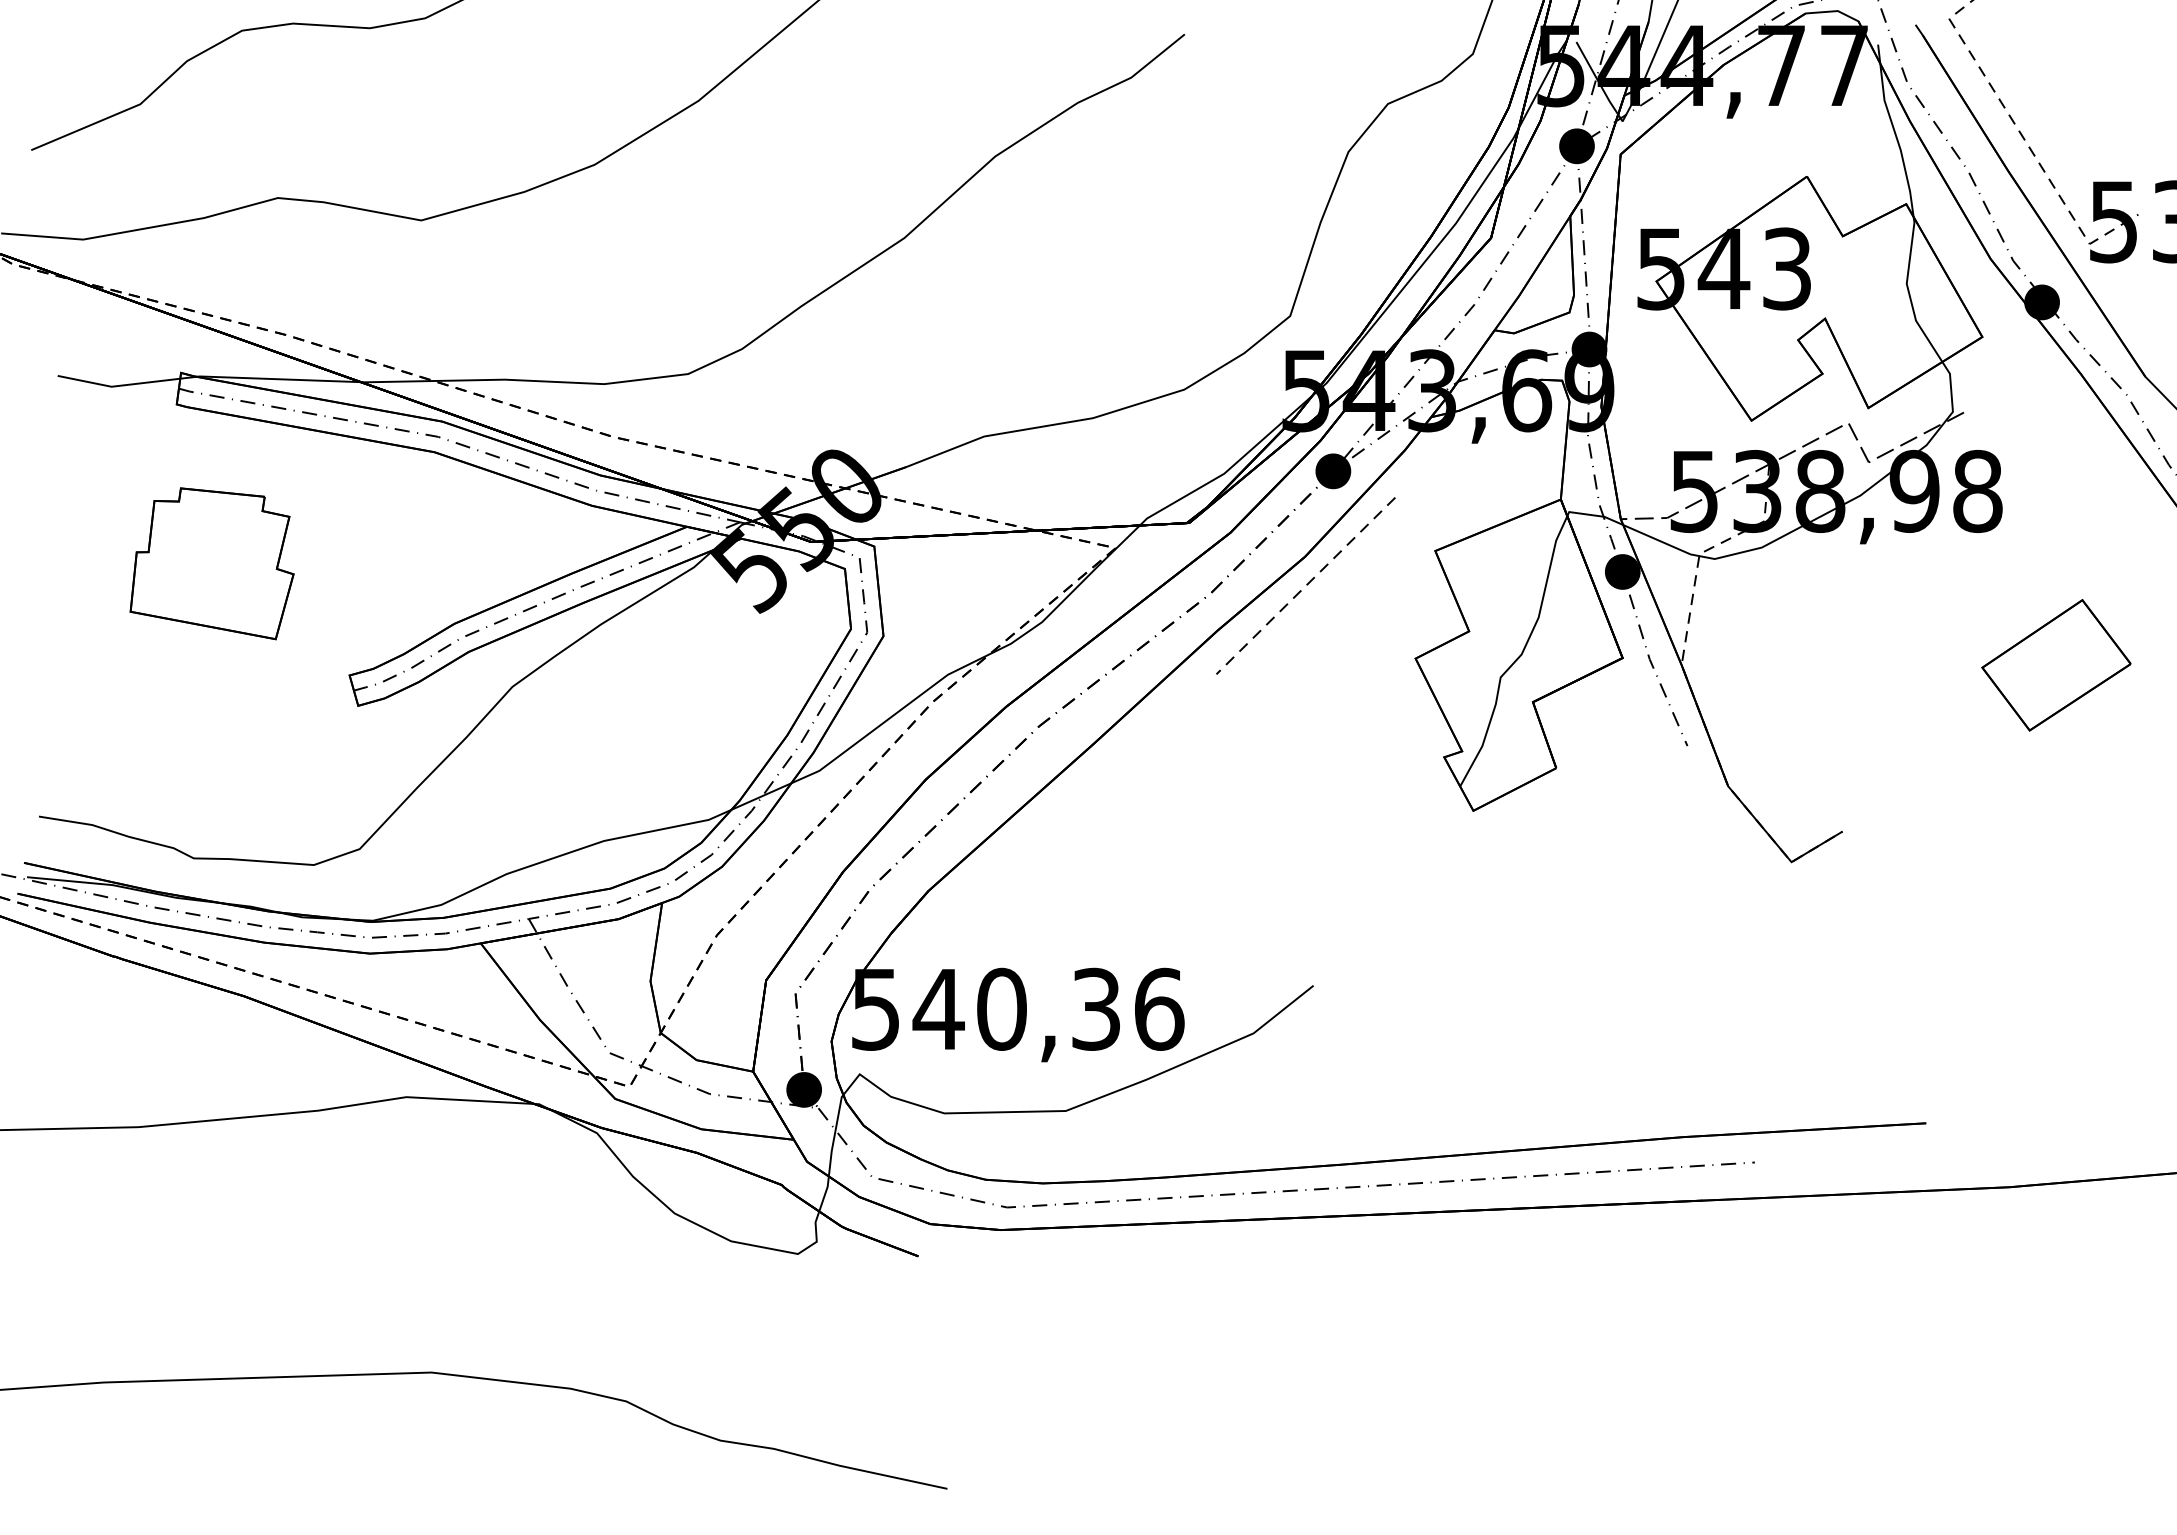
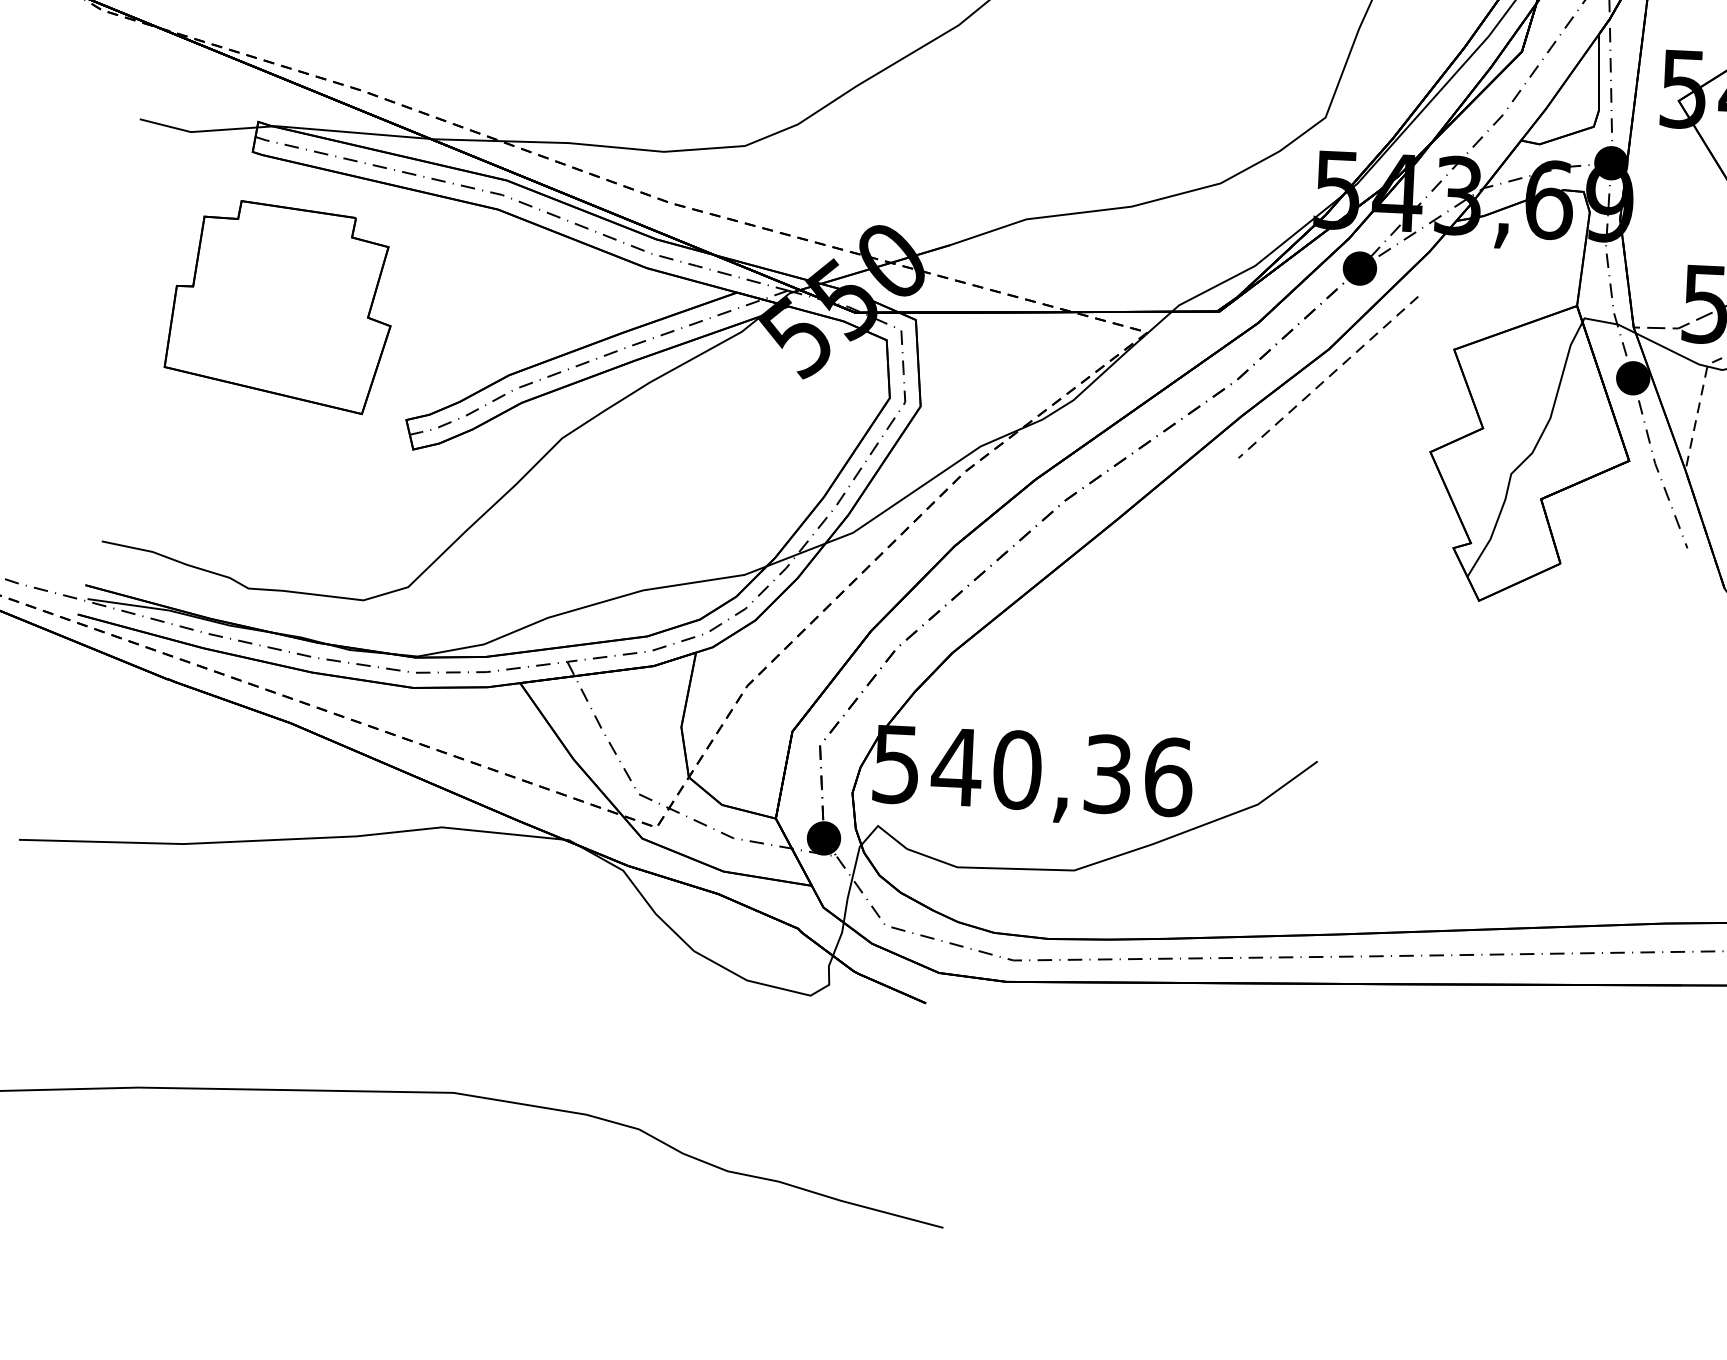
part: (211, 563) -> (278, 306), size x1.43

